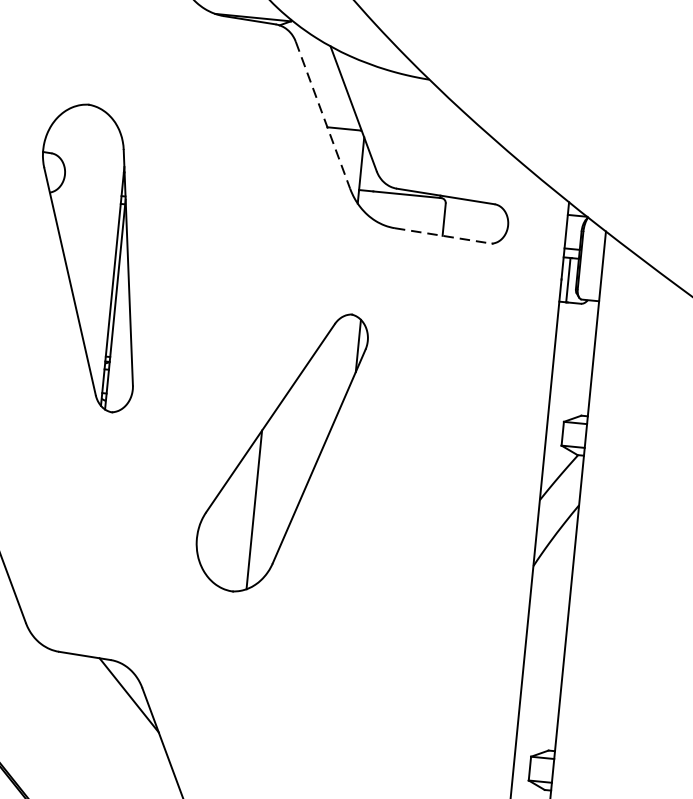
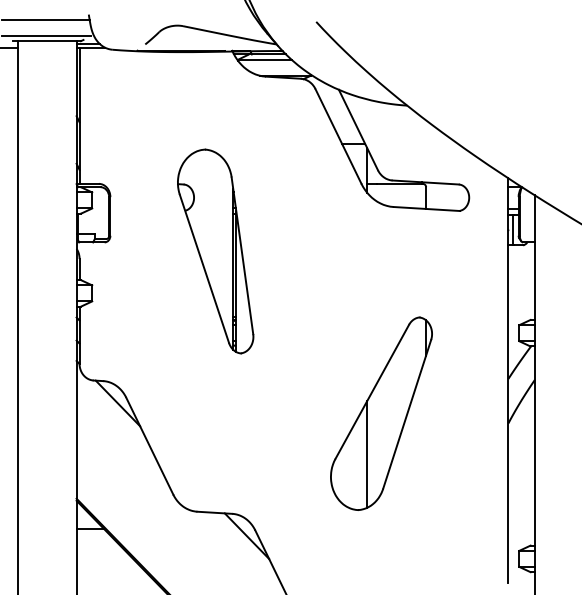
line: (323, 115) -> (338, 136), dashed -> solid
line: (444, 236) -> (427, 209), dashed -> solid
part: (88, 257) -> (215, 251), moved
part: (281, 451) -> (381, 413), moved

